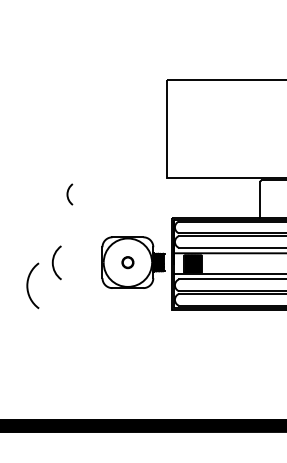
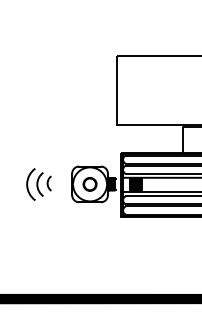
arc: (68, 194) -> (48, 183), moved
part: (127, 262) -> (89, 184), size x1.67
arc: (28, 285) -> (27, 184), moved

